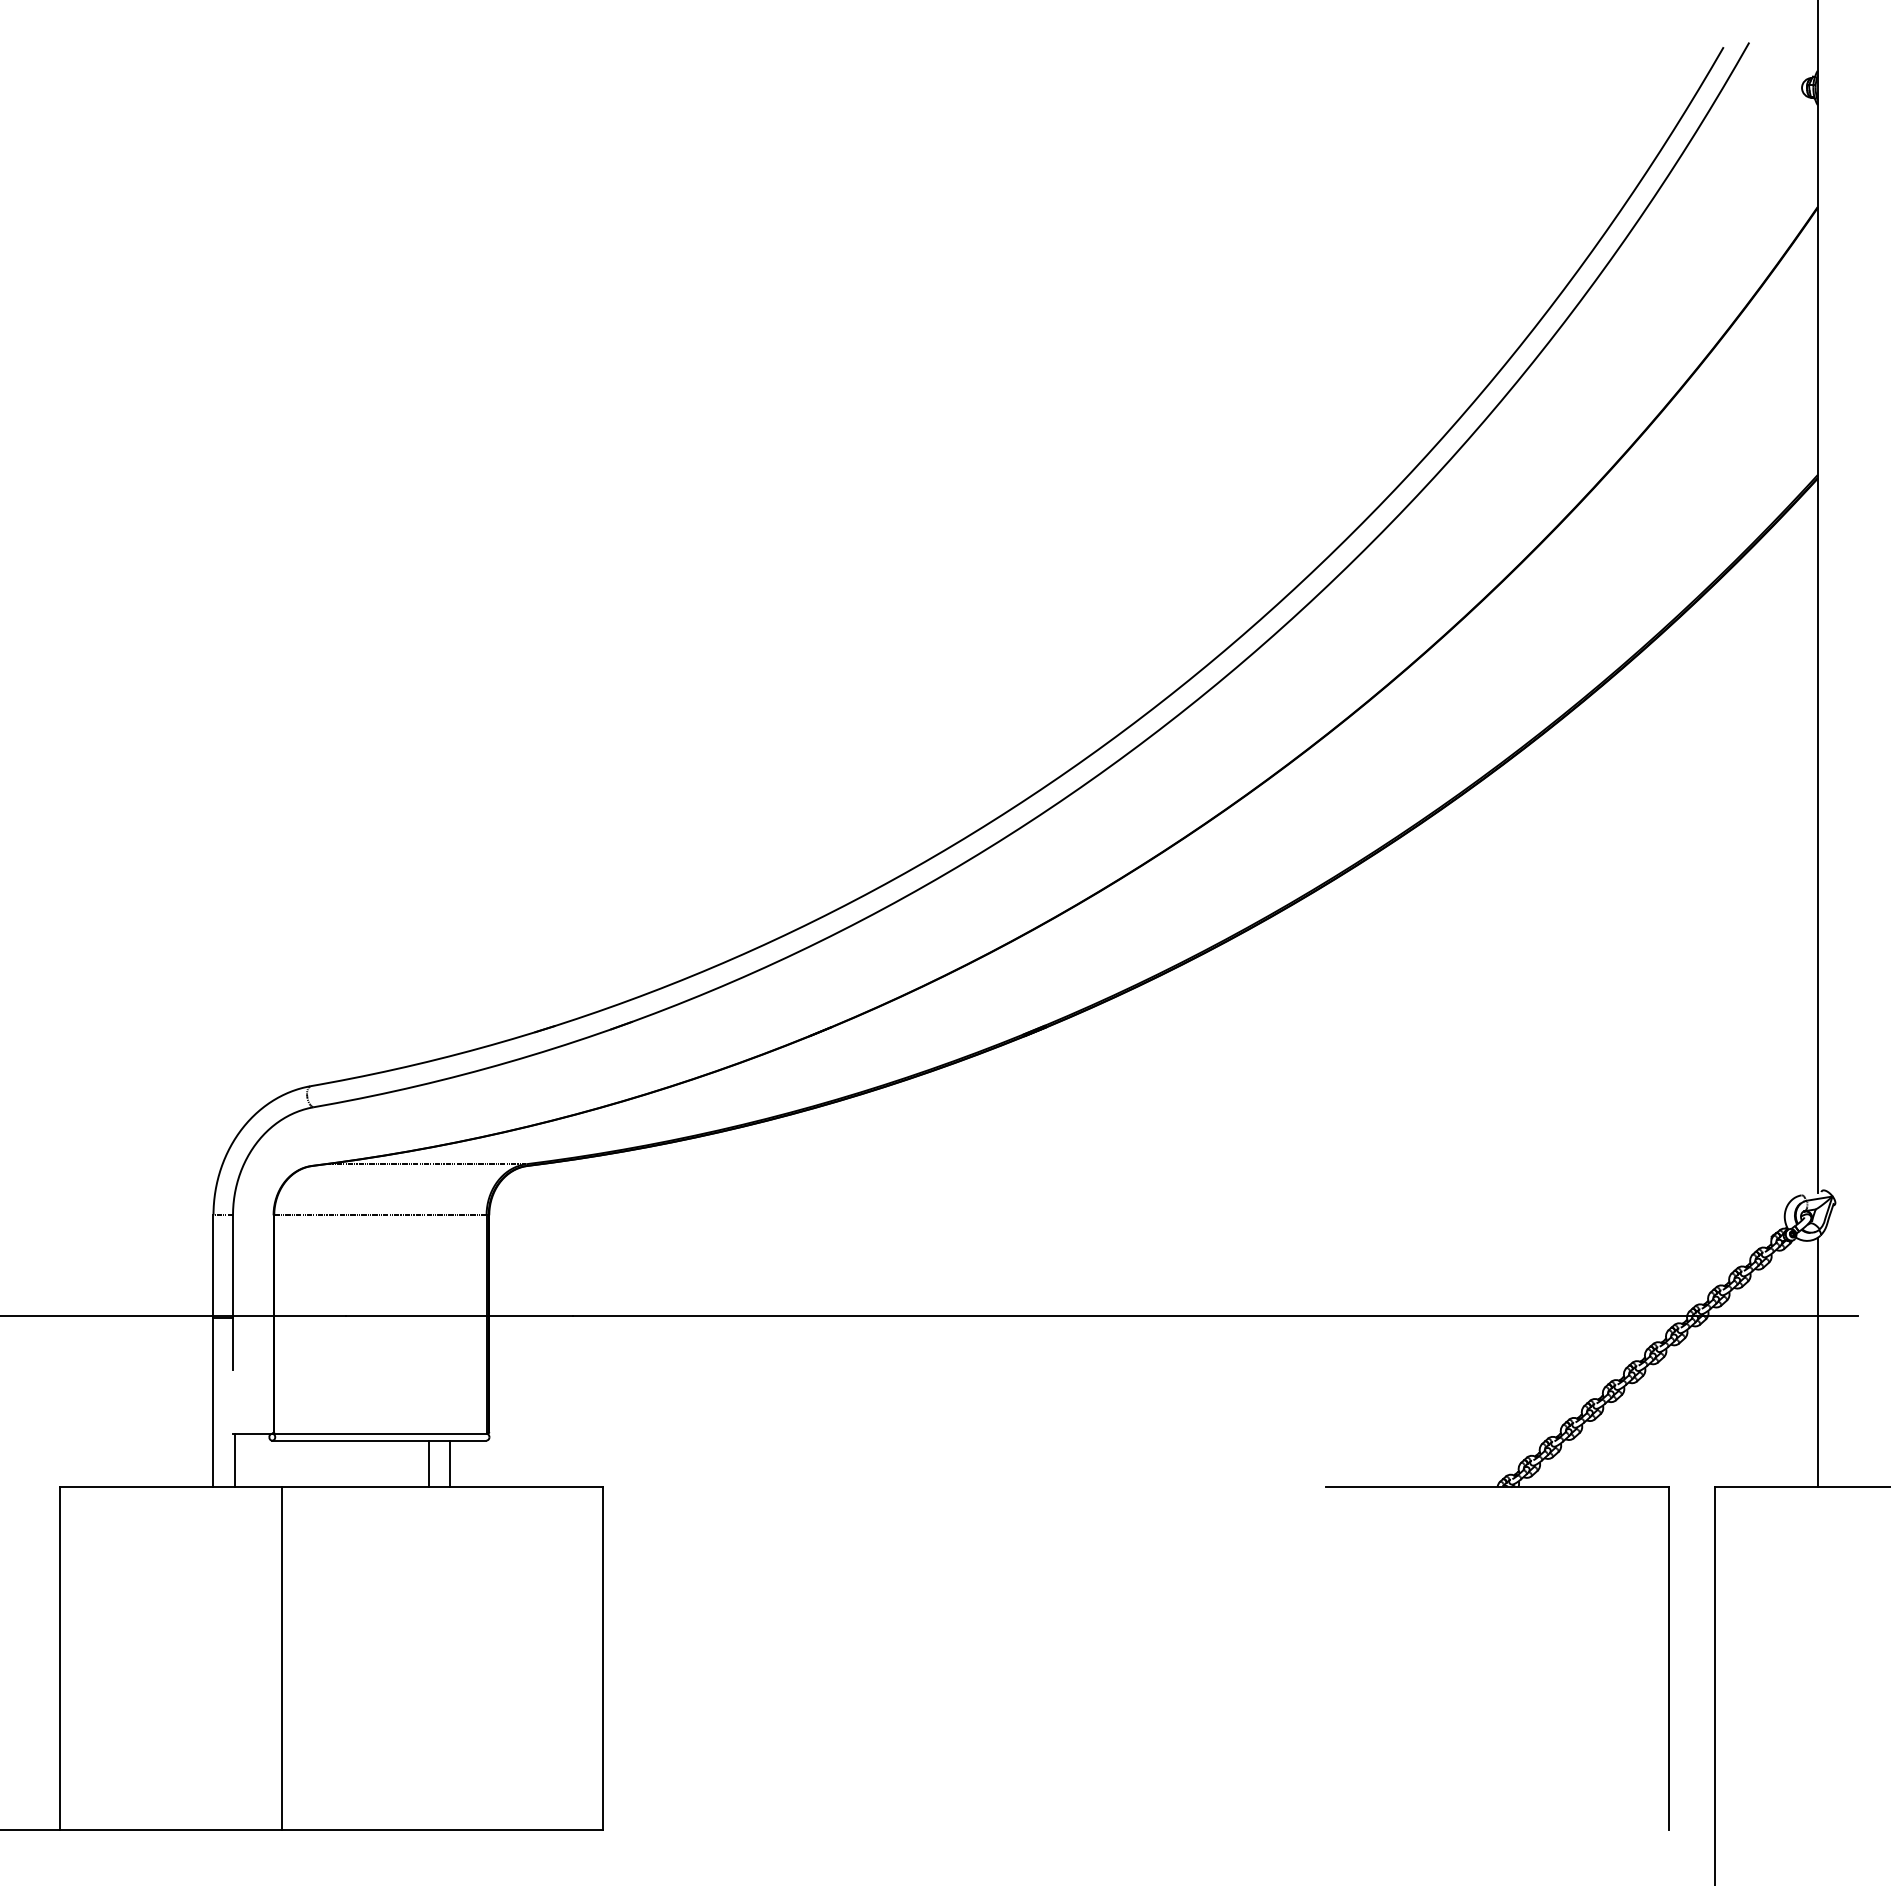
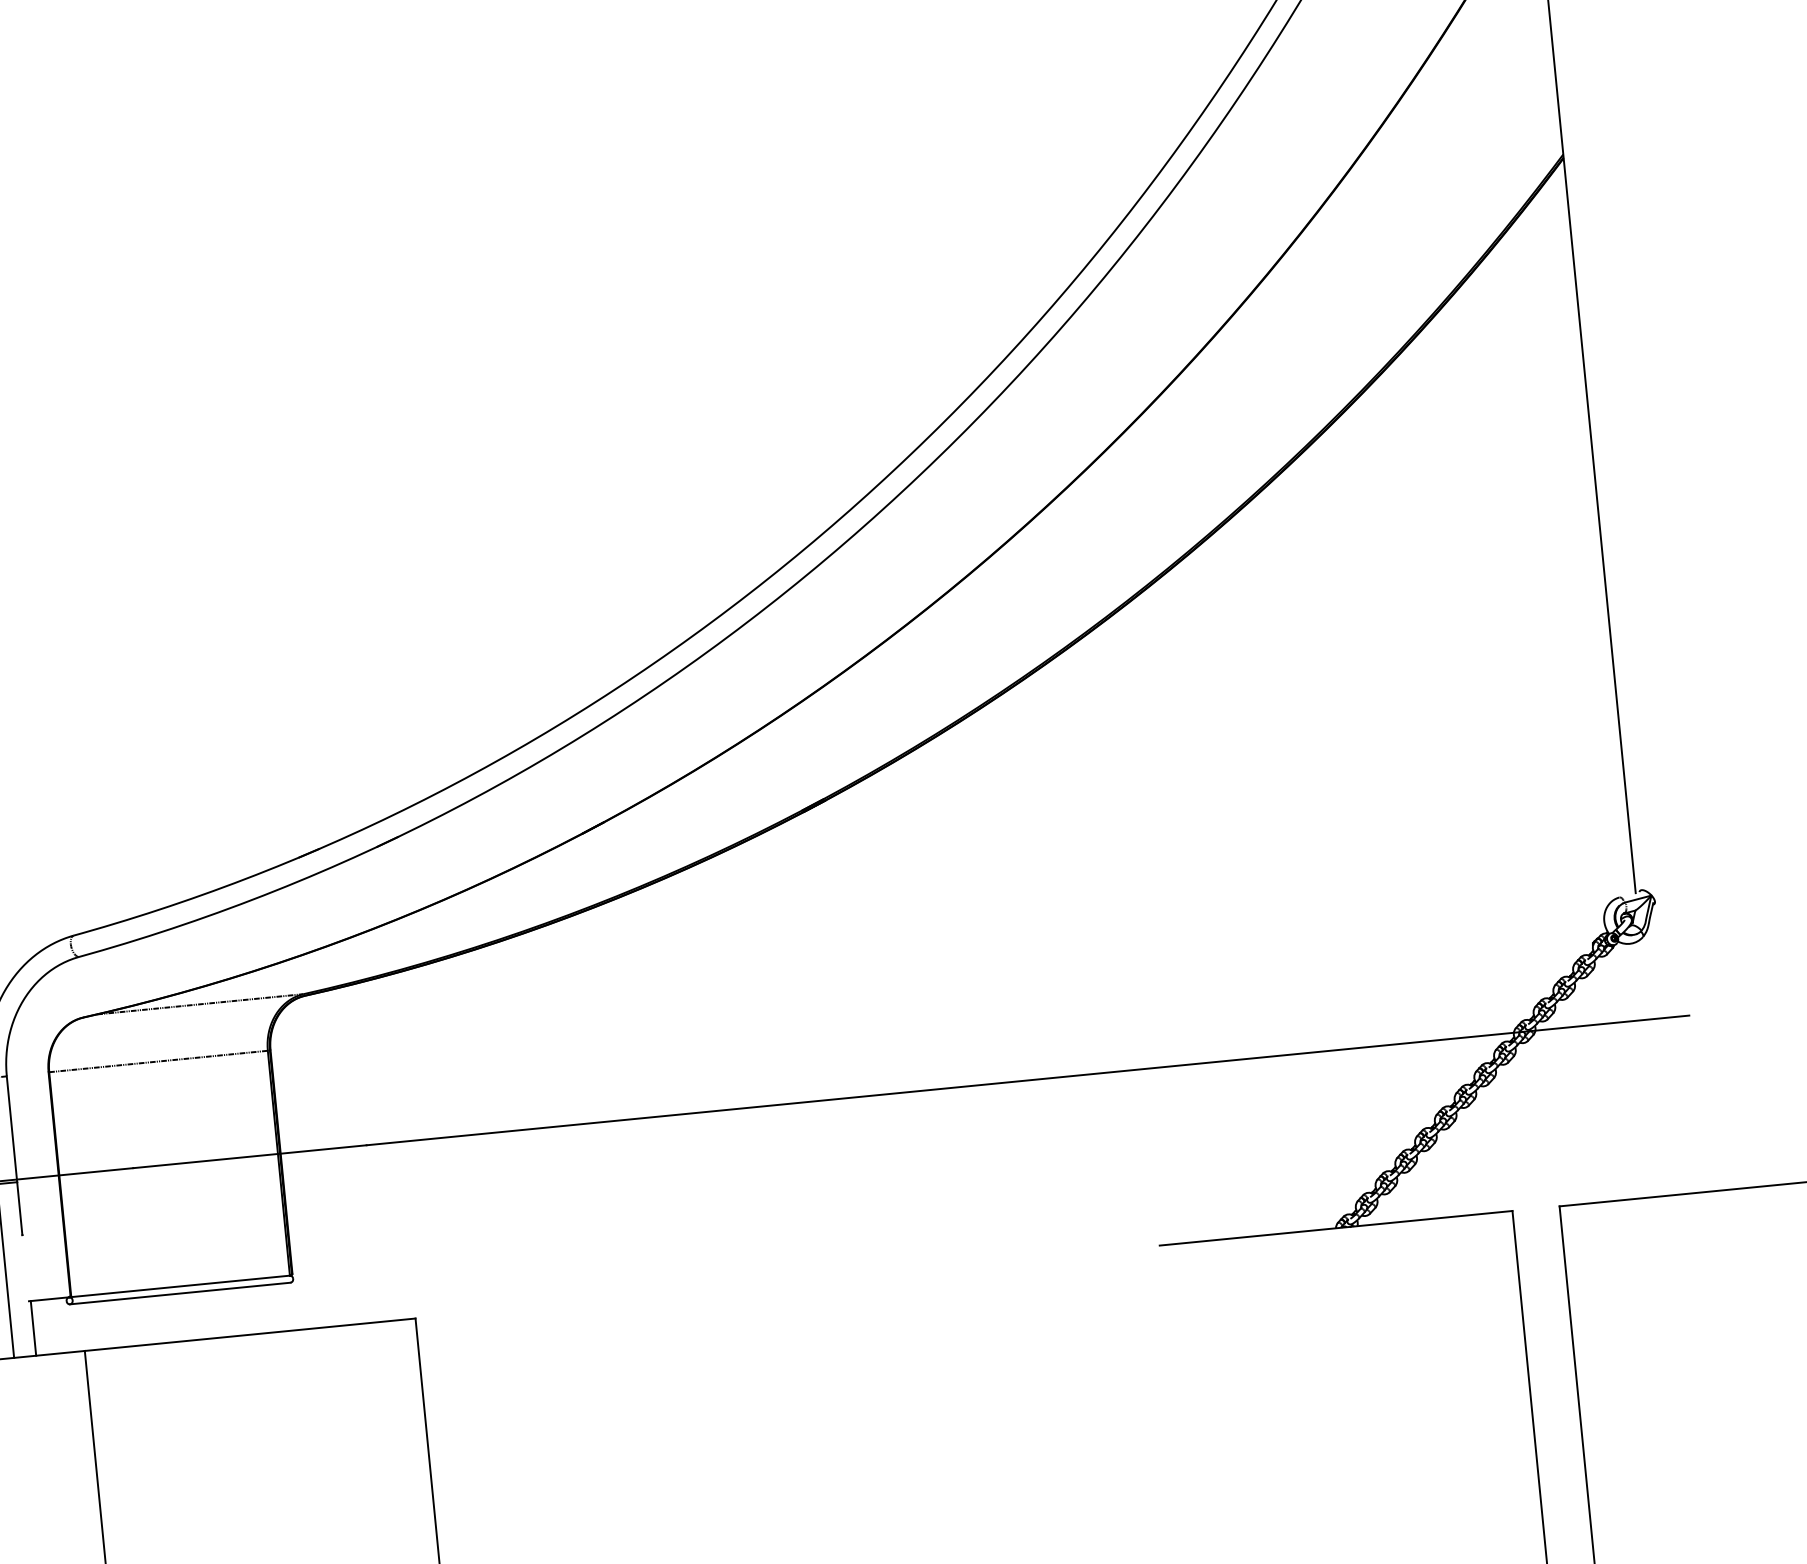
line: (1817, 1361) -> (1652, 1066), removed
line: (428, 1463) -> (233, 1312), removed
line: (449, 1463) -> (254, 1309), removed

